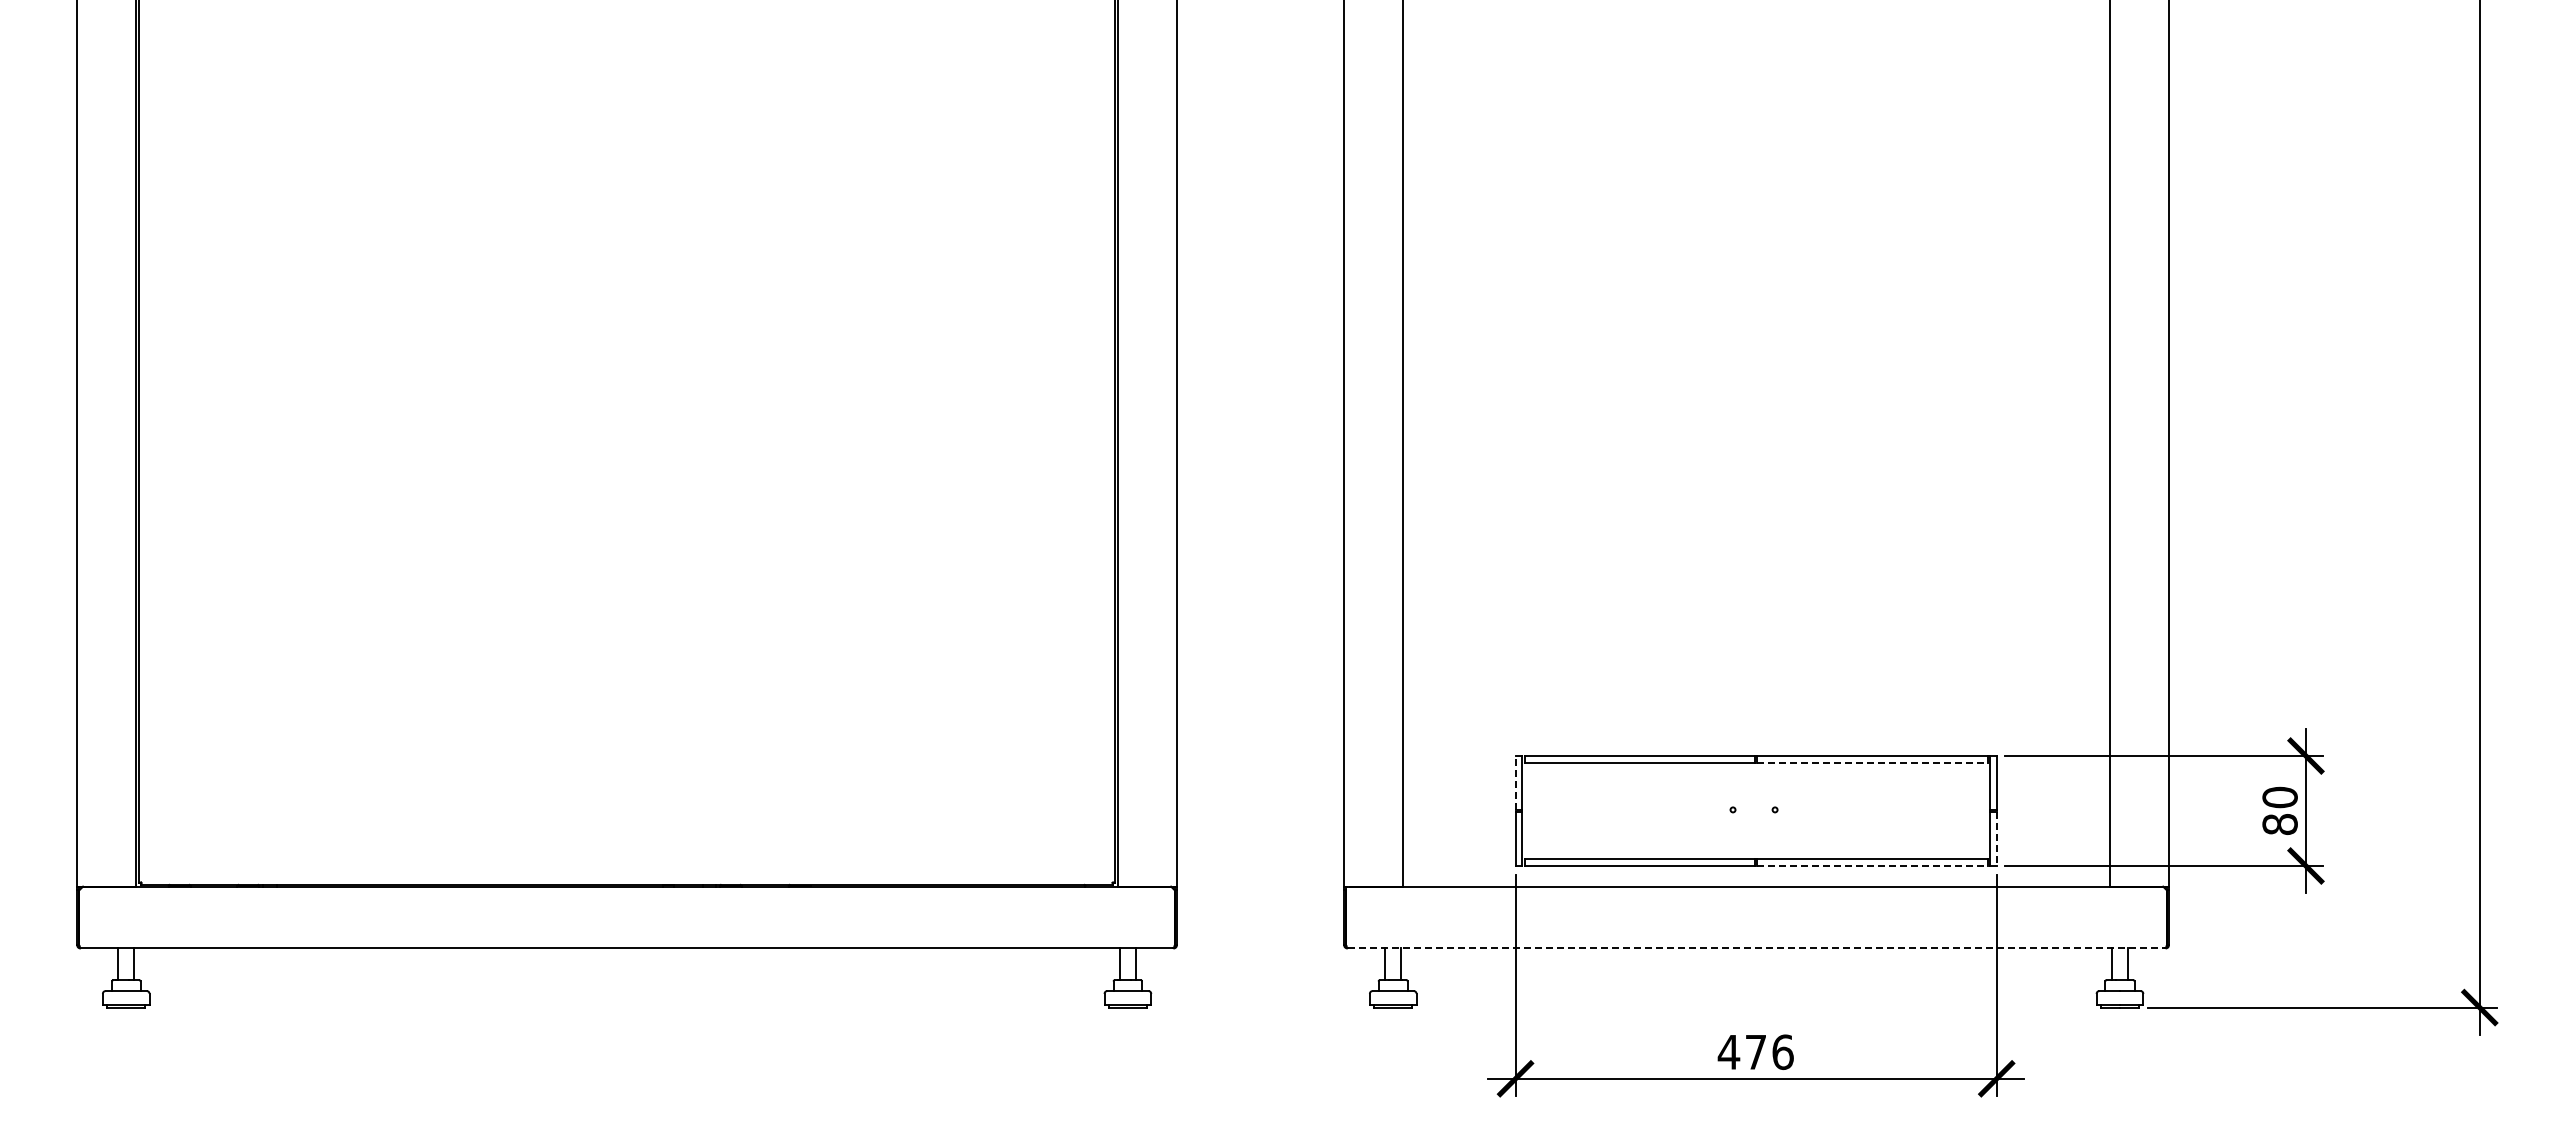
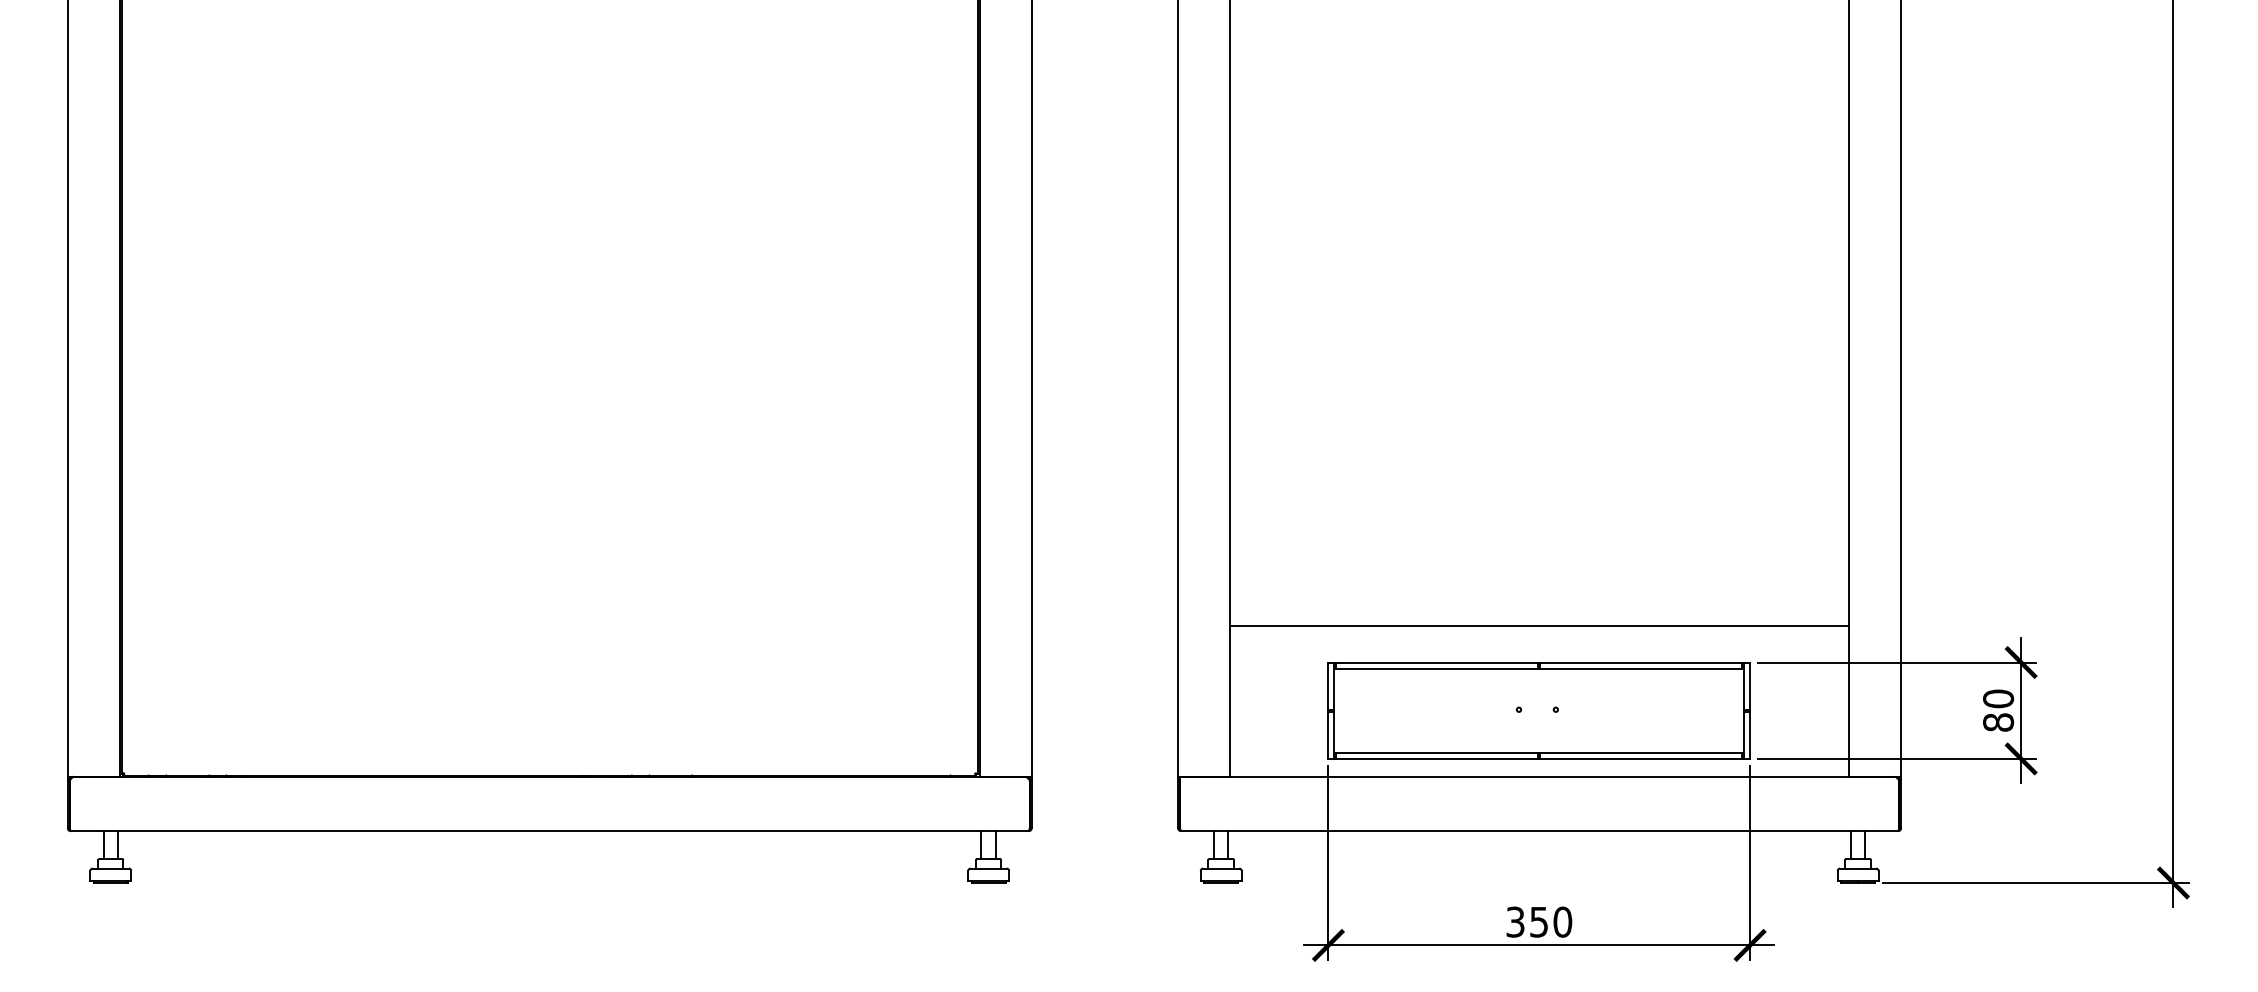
line: (1756, 714) -> (1539, 626), added
line: (1872, 762) -> (1641, 668), dashed -> solid
line: (1515, 782) -> (1328, 685), dashed -> solid
line: (1996, 839) -> (1749, 735), dashed -> solid
line: (1872, 866) -> (1641, 759), dashed -> solid
line: (1756, 948) -> (1539, 831), dashed -> solid
text: (1755, 1051) -> (1538, 921), 476 -> 350

